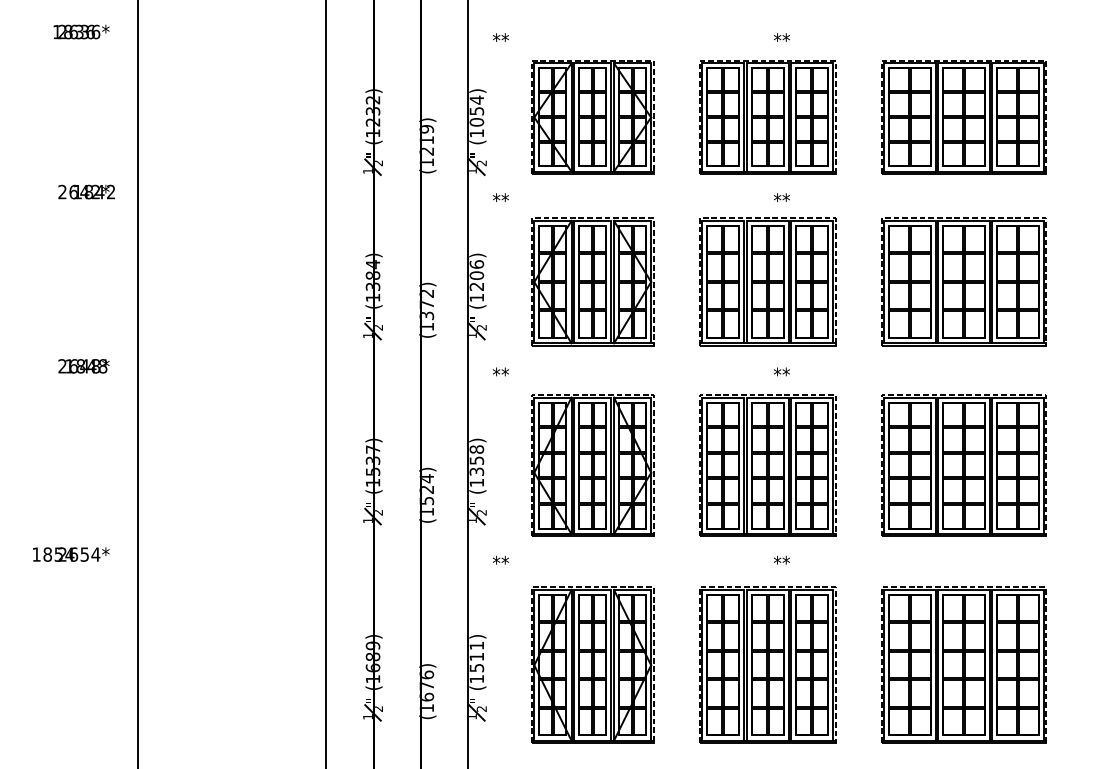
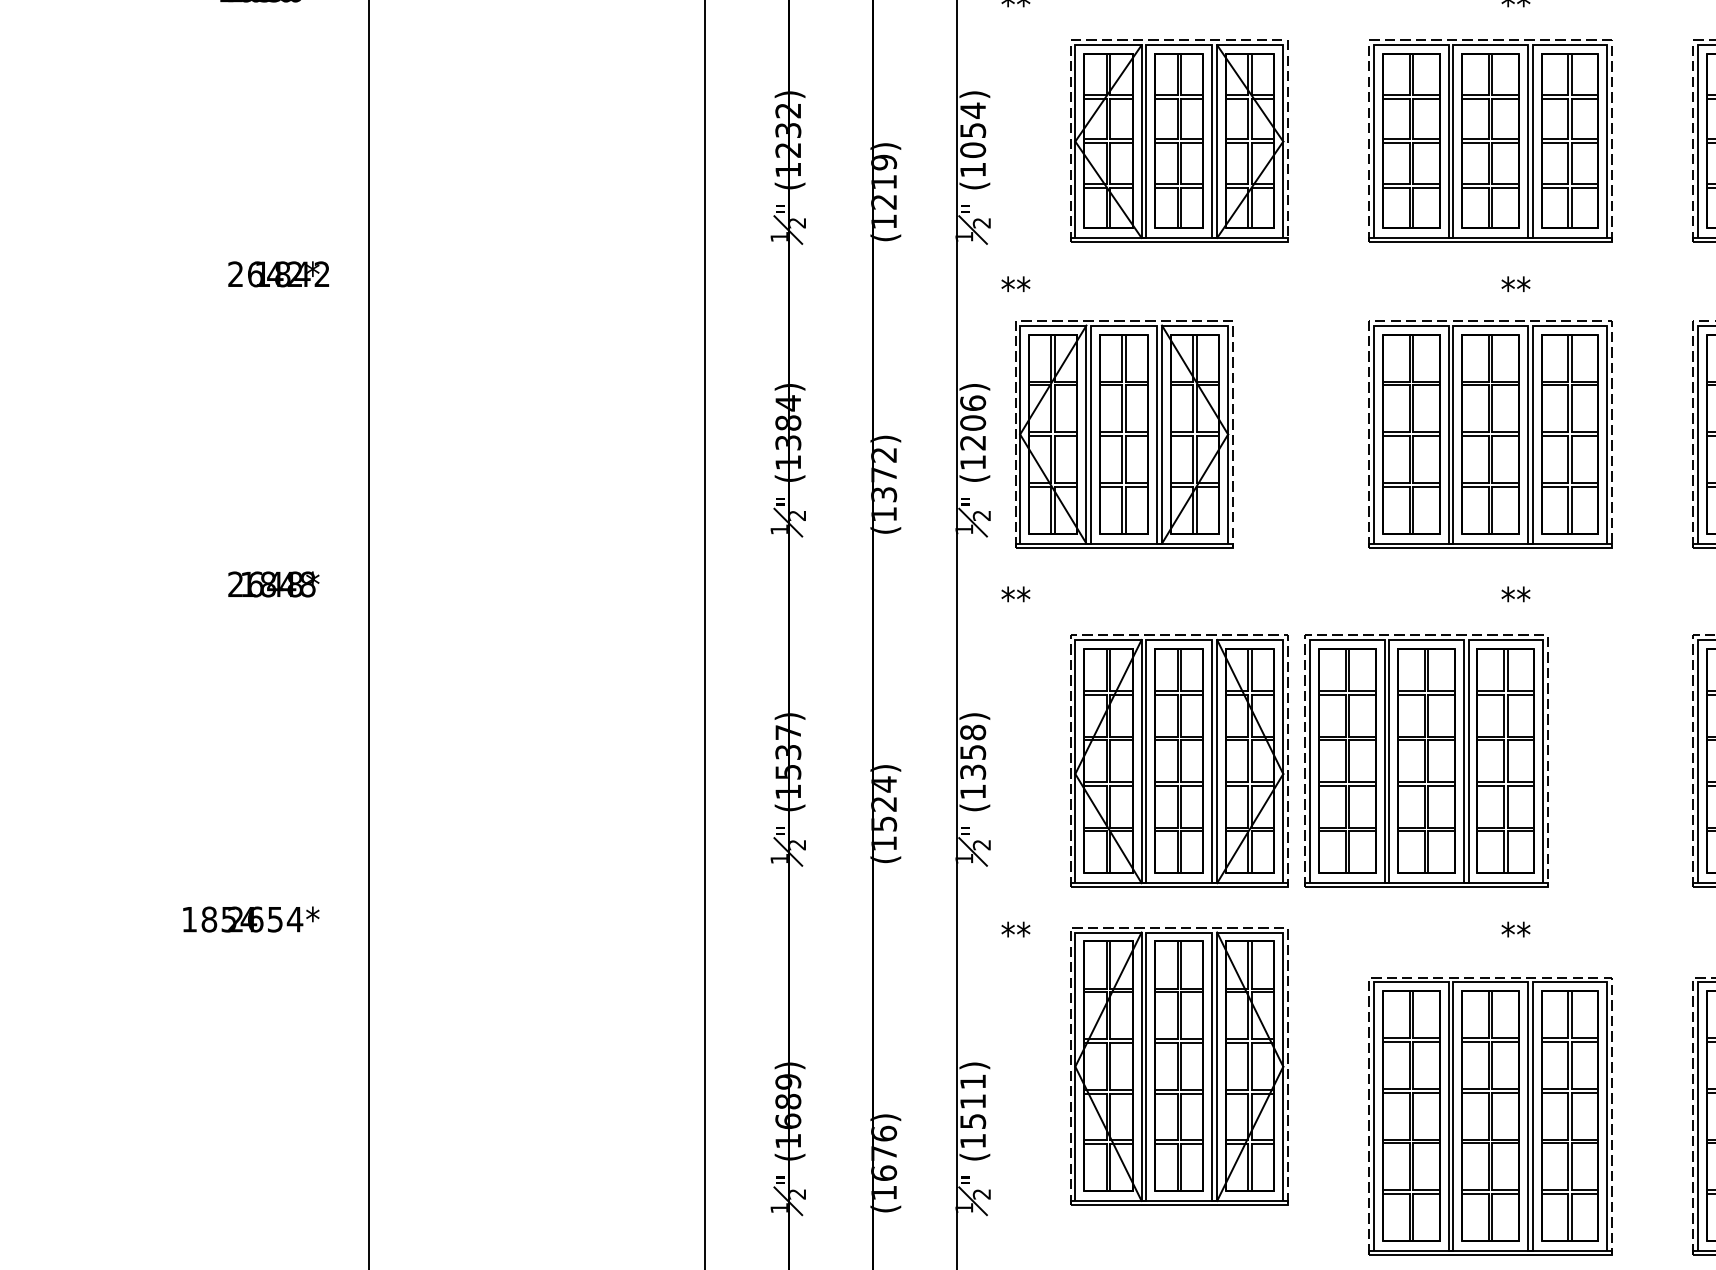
part: (592, 281) -> (1123, 433), moved
part: (767, 465) -> (1426, 760), moved
part: (592, 664) -> (1178, 1065), moved

